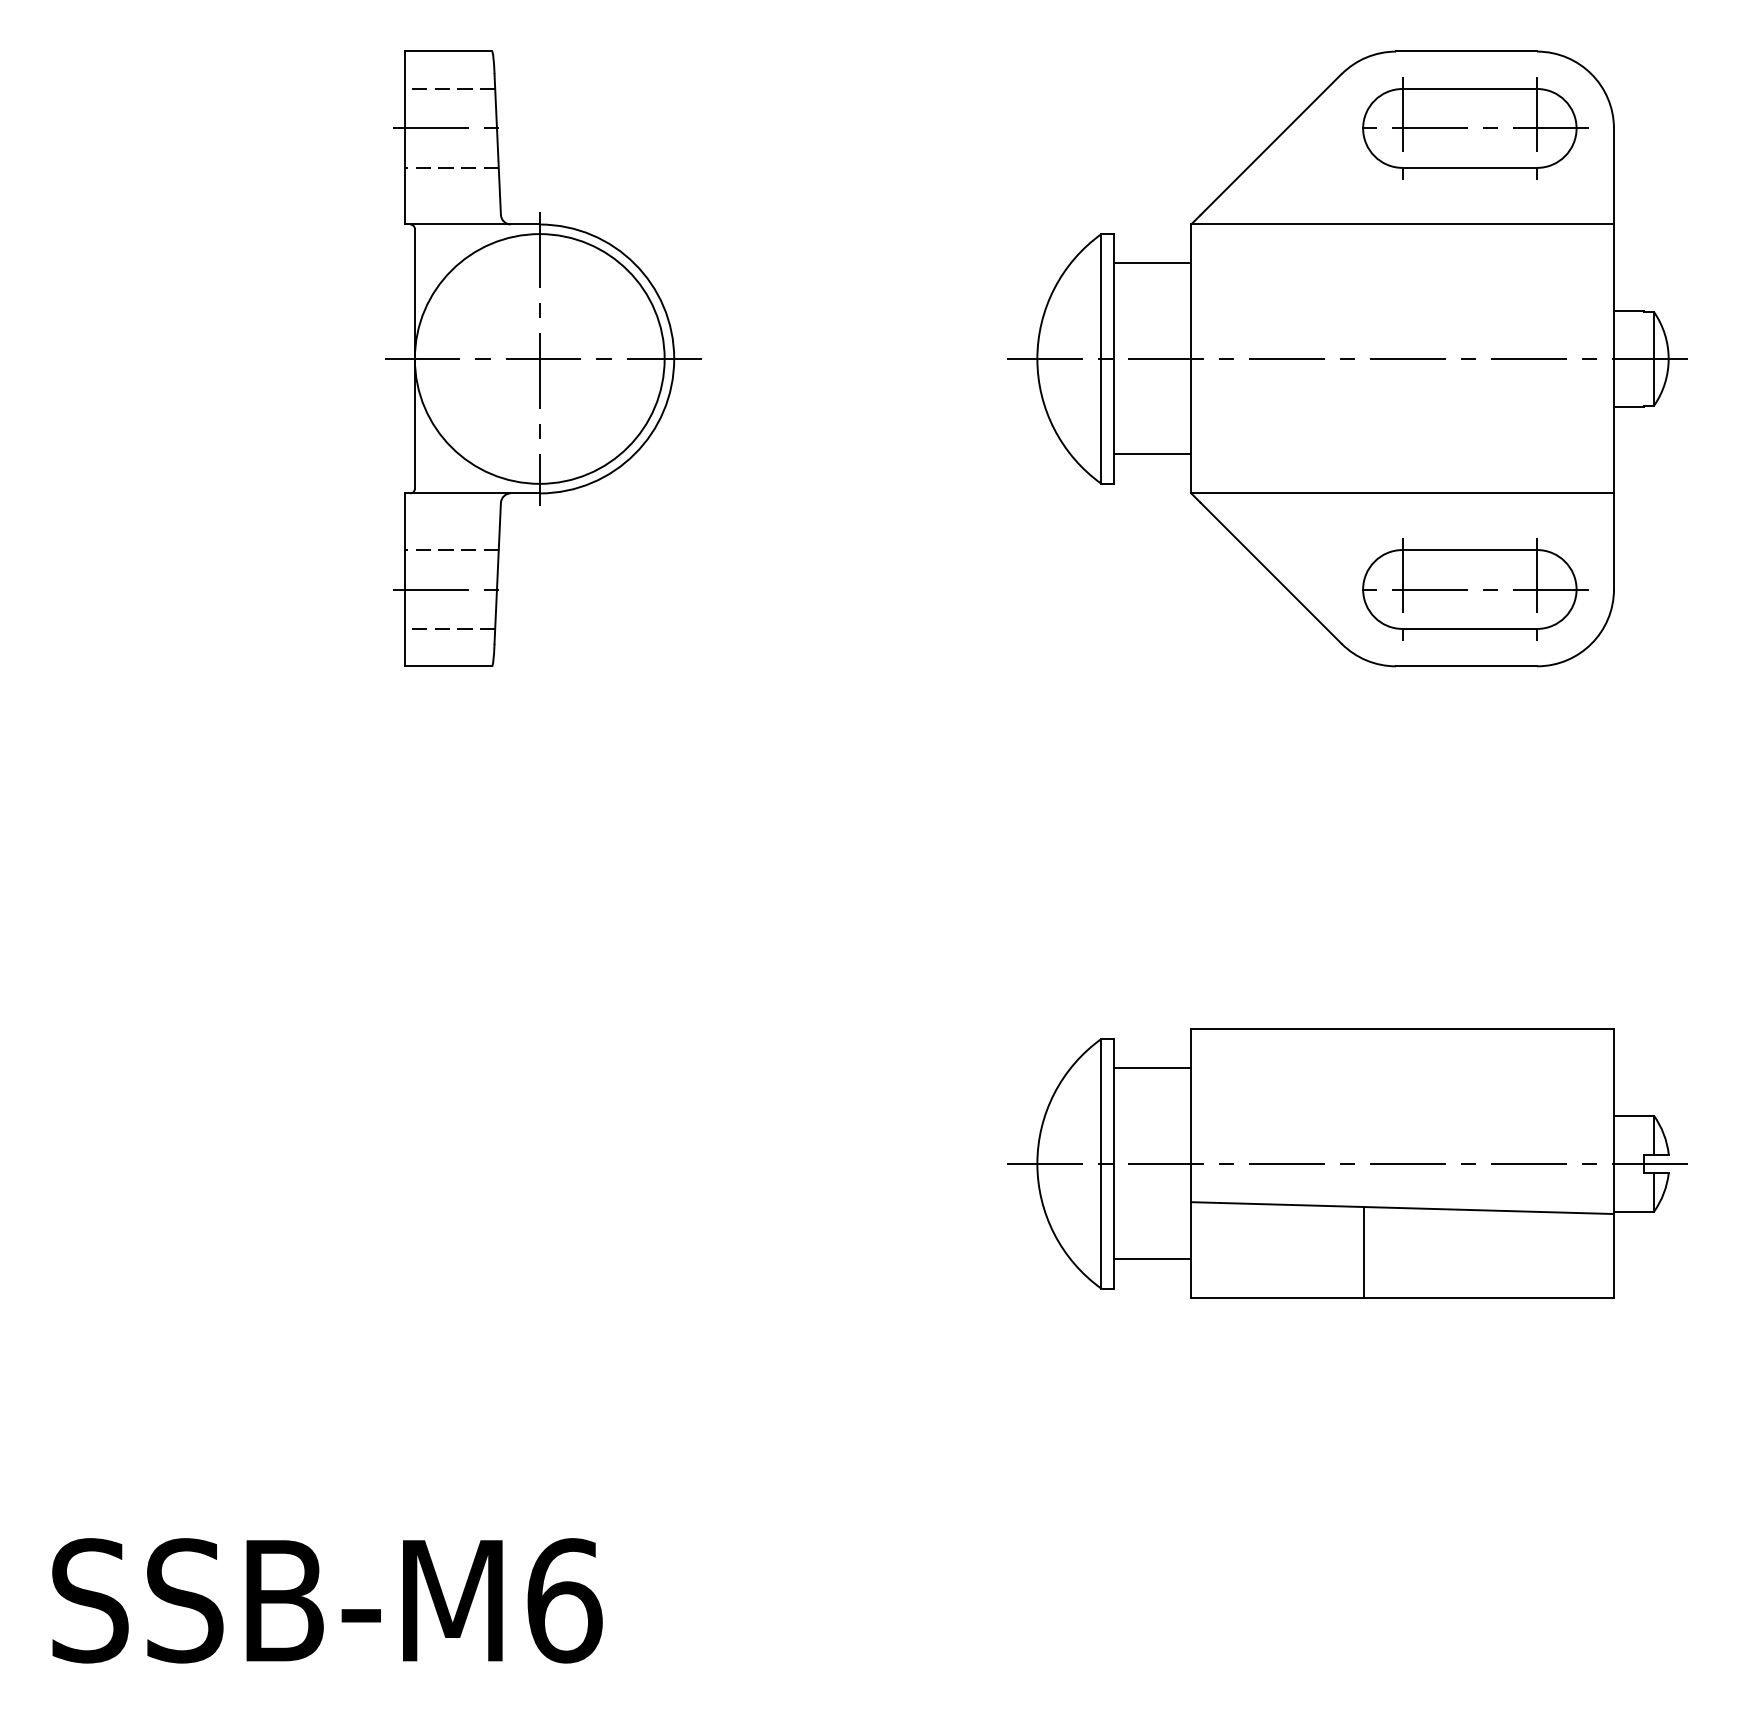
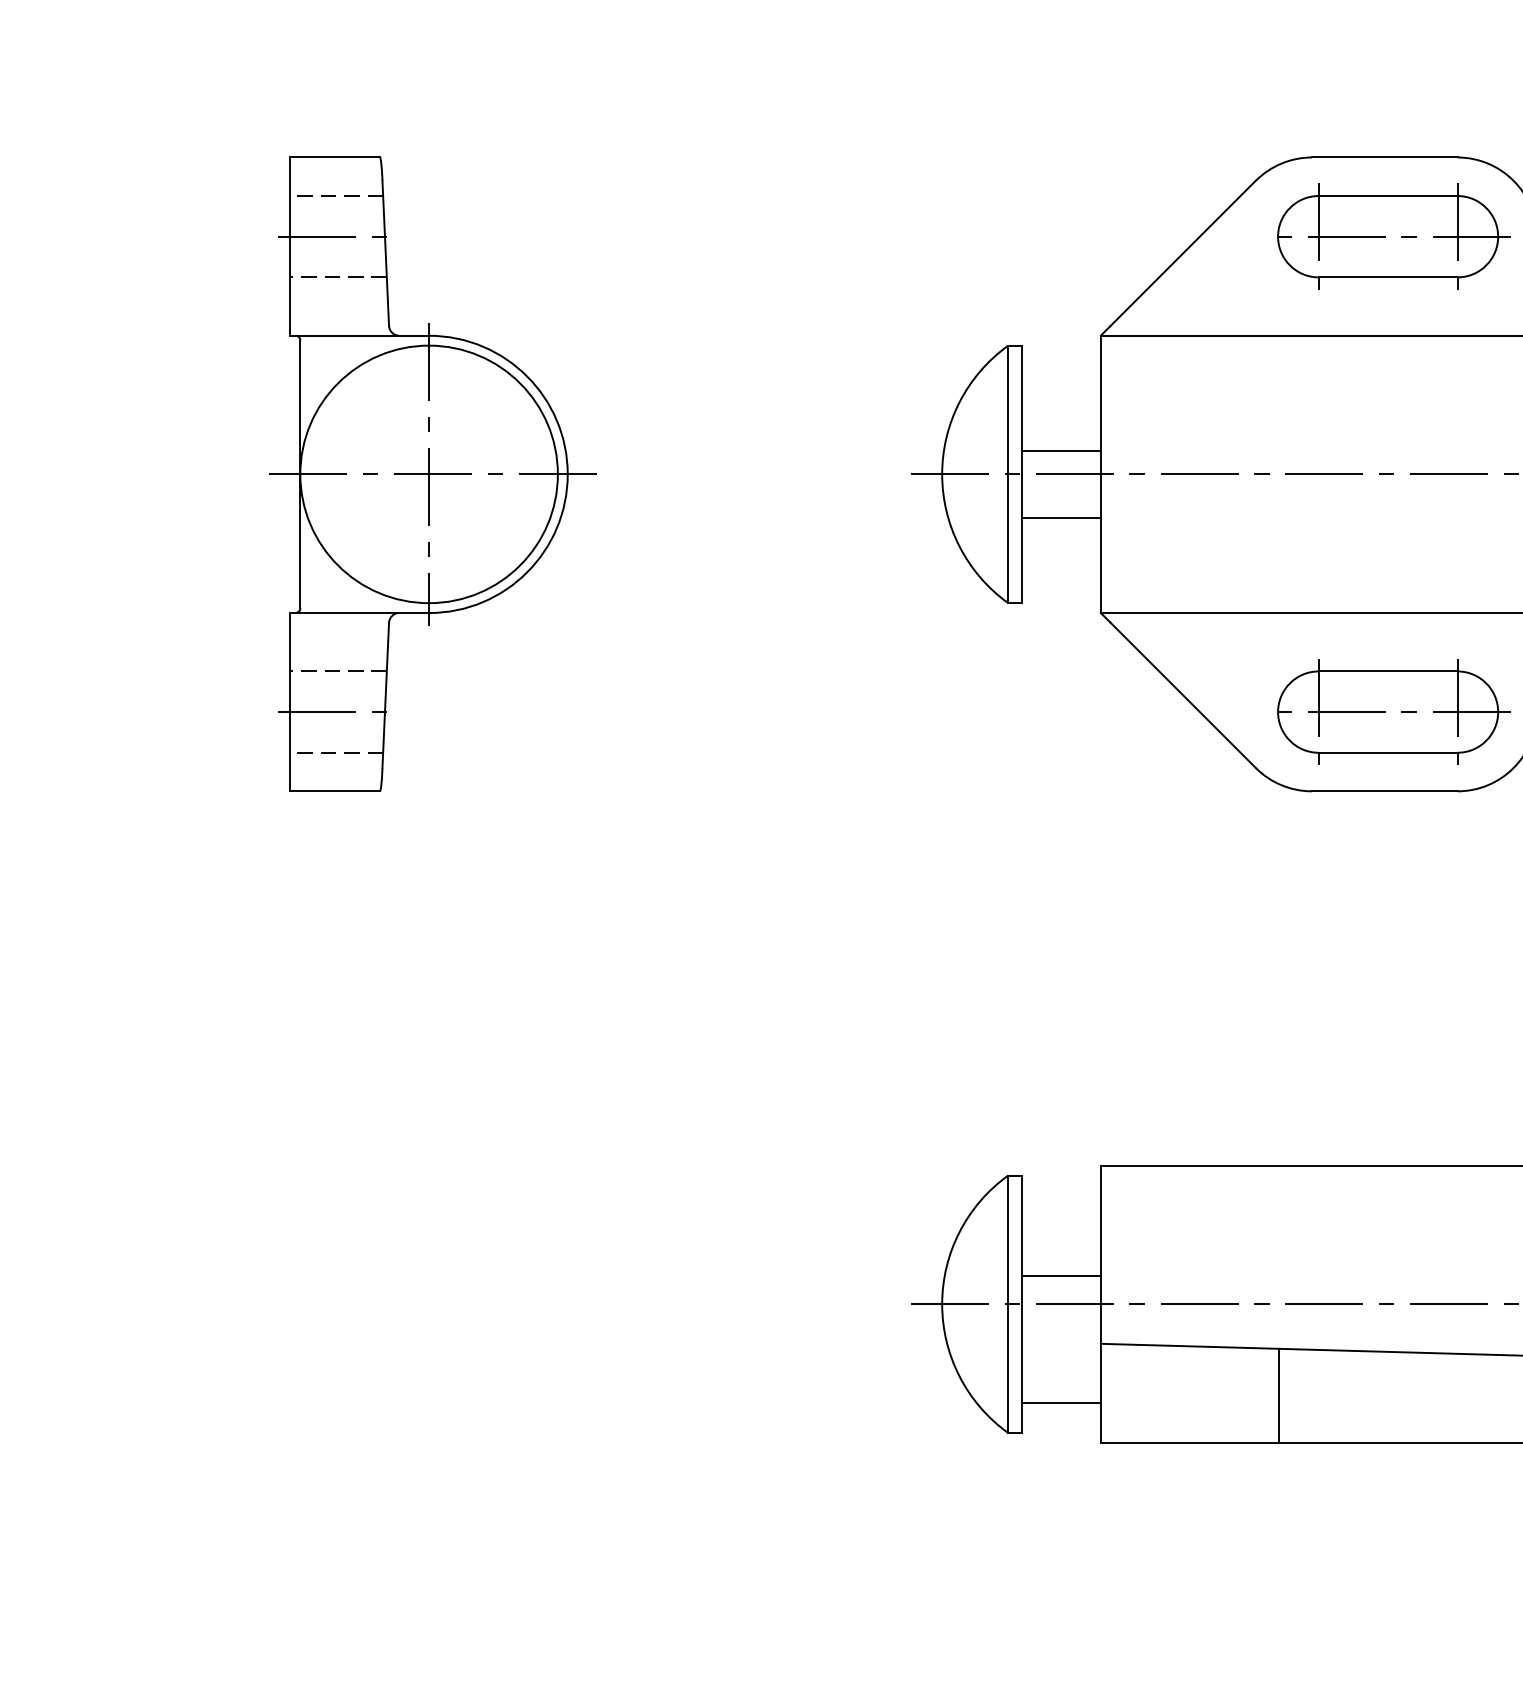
line: (1152, 263) -> (1060, 451), moved
line: (1152, 454) -> (1060, 518), moved
line: (1152, 1068) -> (1060, 1276), moved

